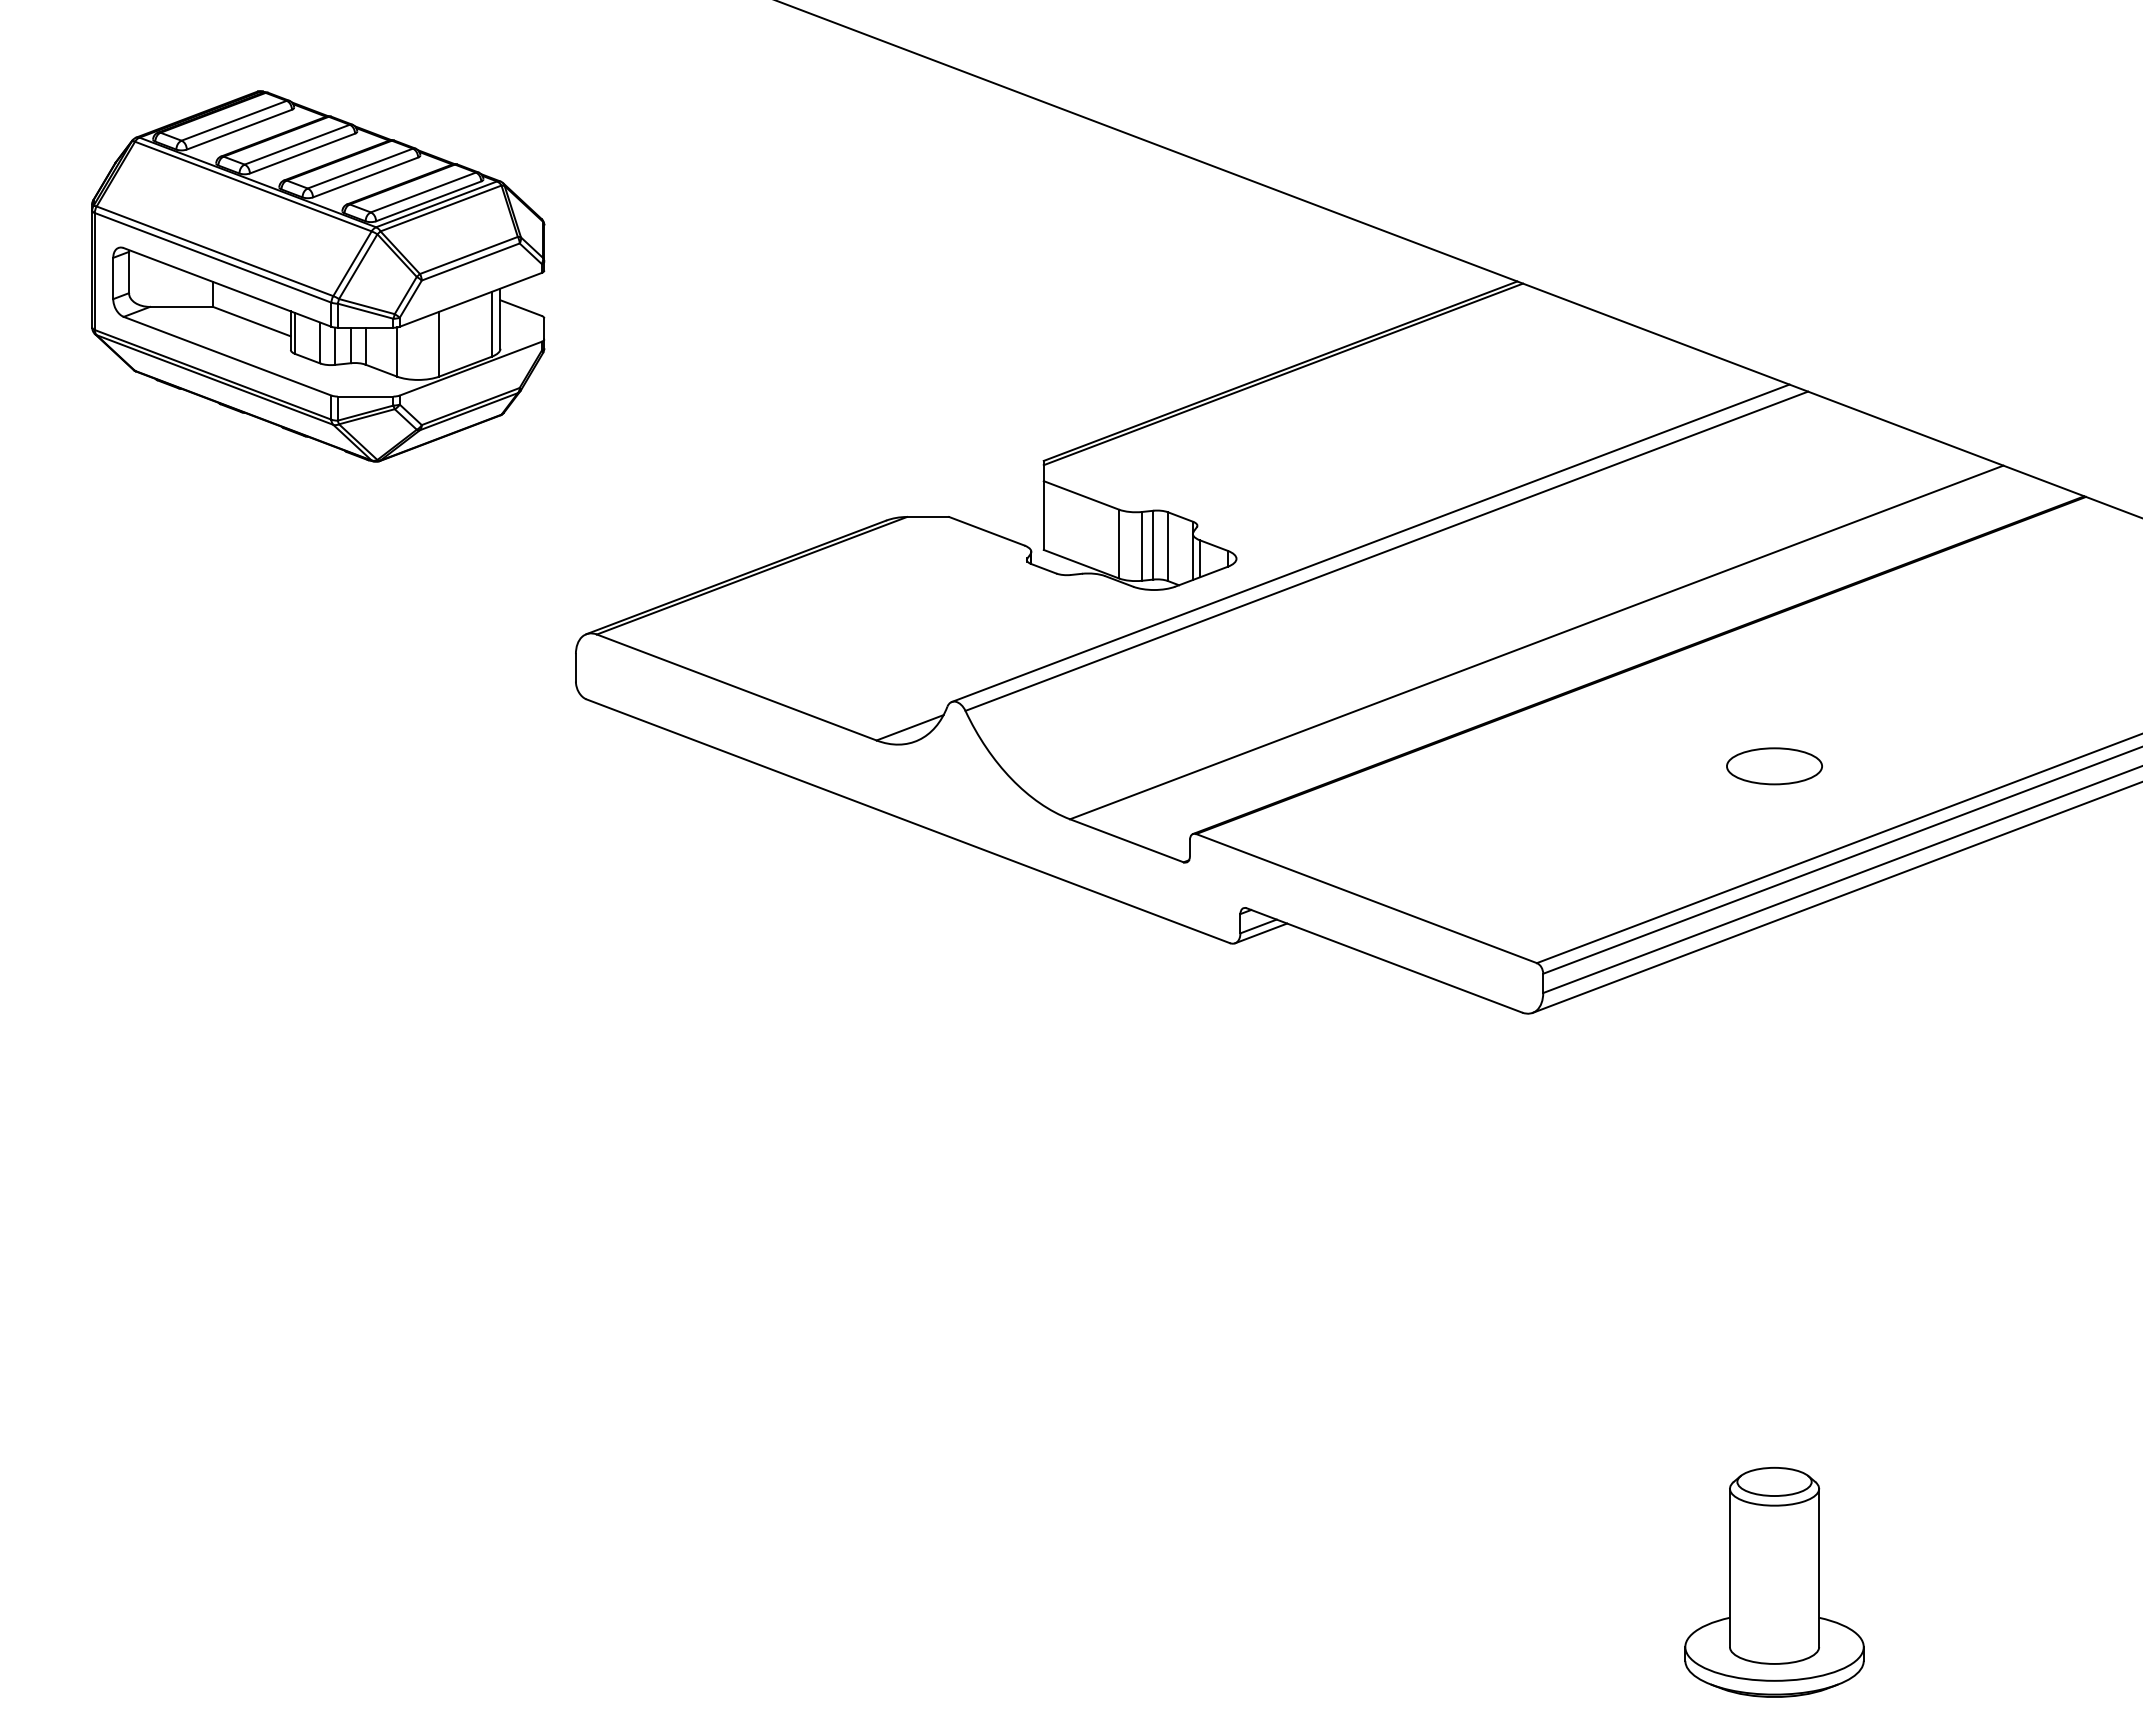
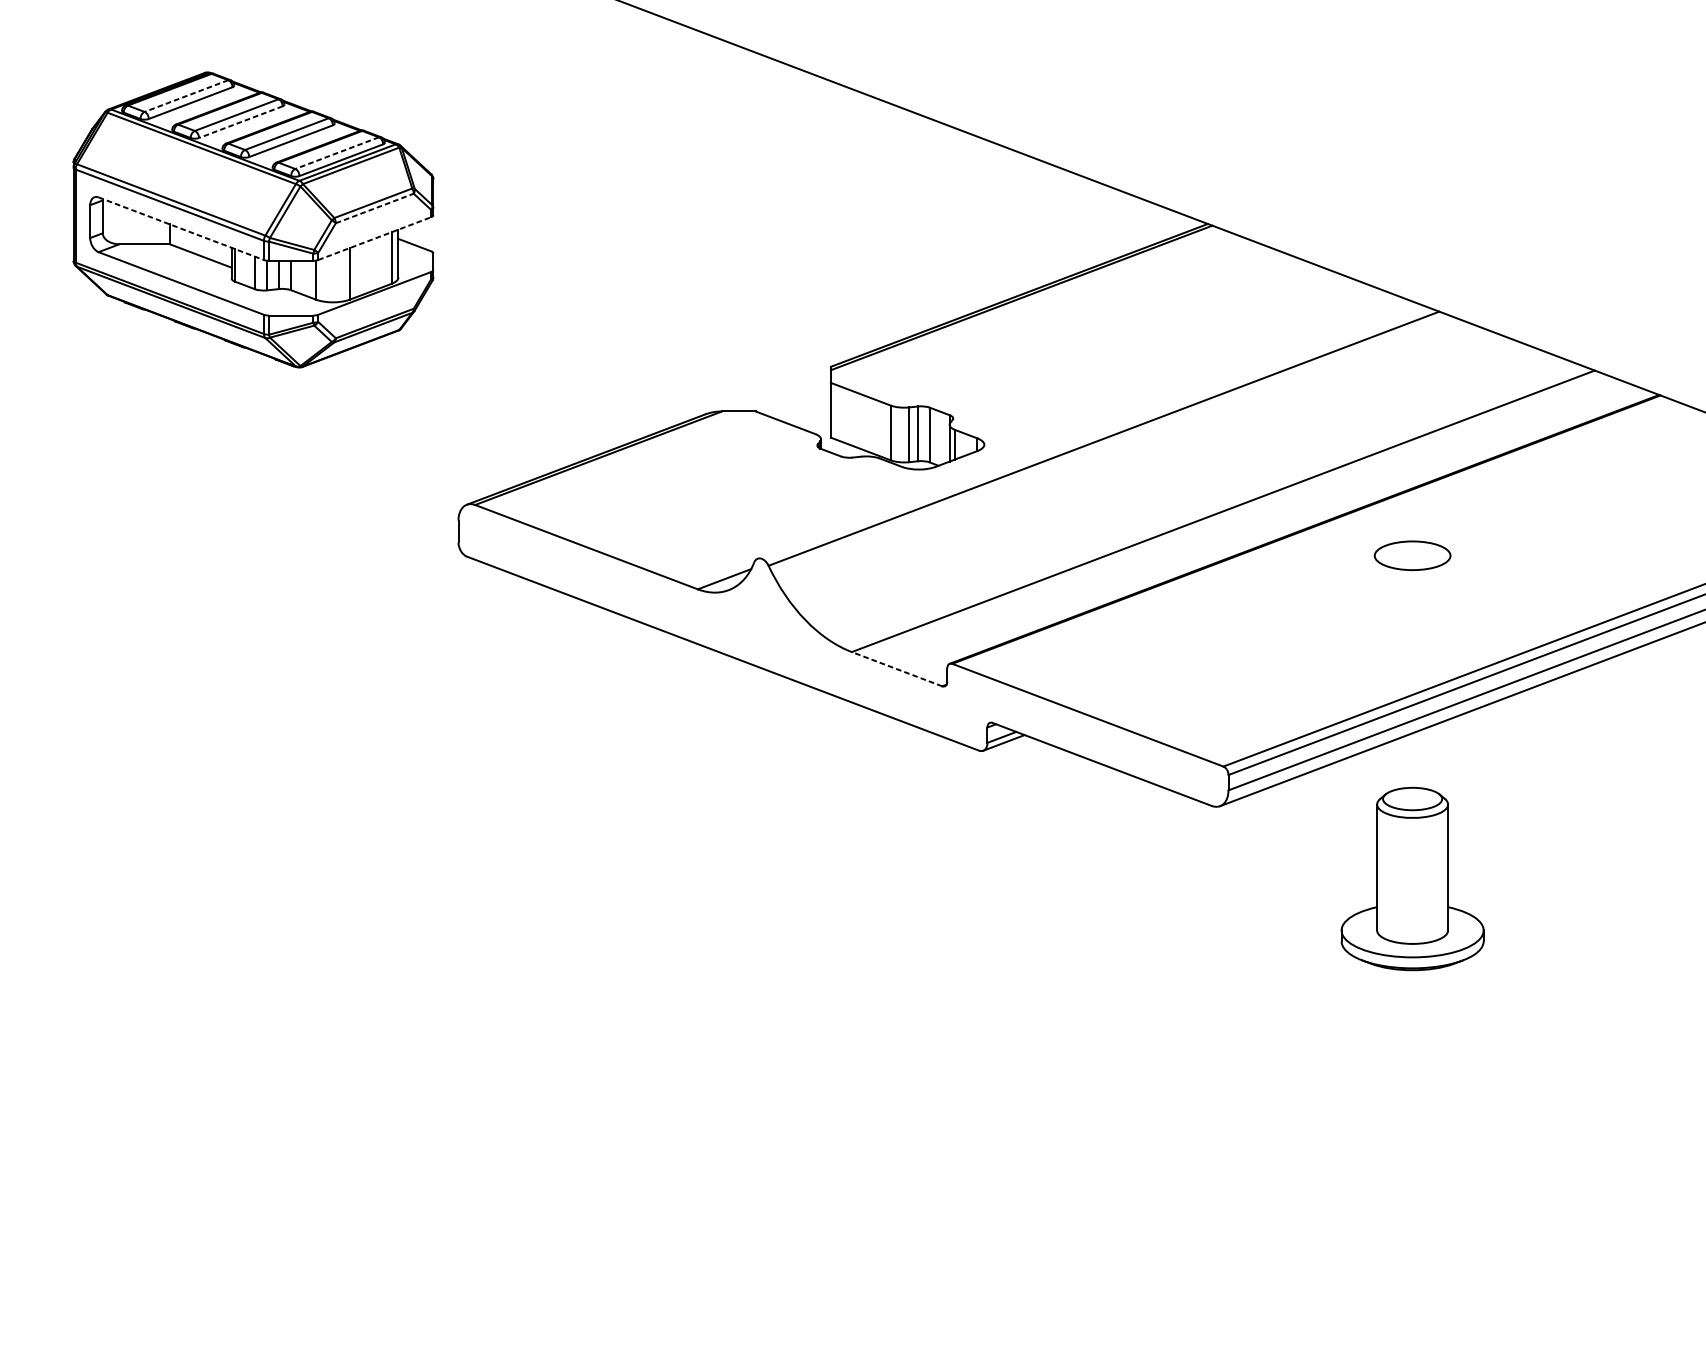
line: (233, 120) -> (185, 95), solid -> dashed
line: (302, 153) -> (240, 122), solid -> dashed
line: (422, 192) -> (336, 153), solid -> dashed
line: (471, 261) -> (375, 208), solid -> dashed
line: (228, 287) -> (181, 228), solid -> dashed
line: (470, 299) -> (374, 238), solid -> dashed
line: (1370, 543) -> (1091, 432), removed
part: (1774, 766) -> (1412, 555), moved
line: (1126, 840) -> (896, 668), solid -> dashed
part: (1774, 1582) -> (1412, 879), moved

